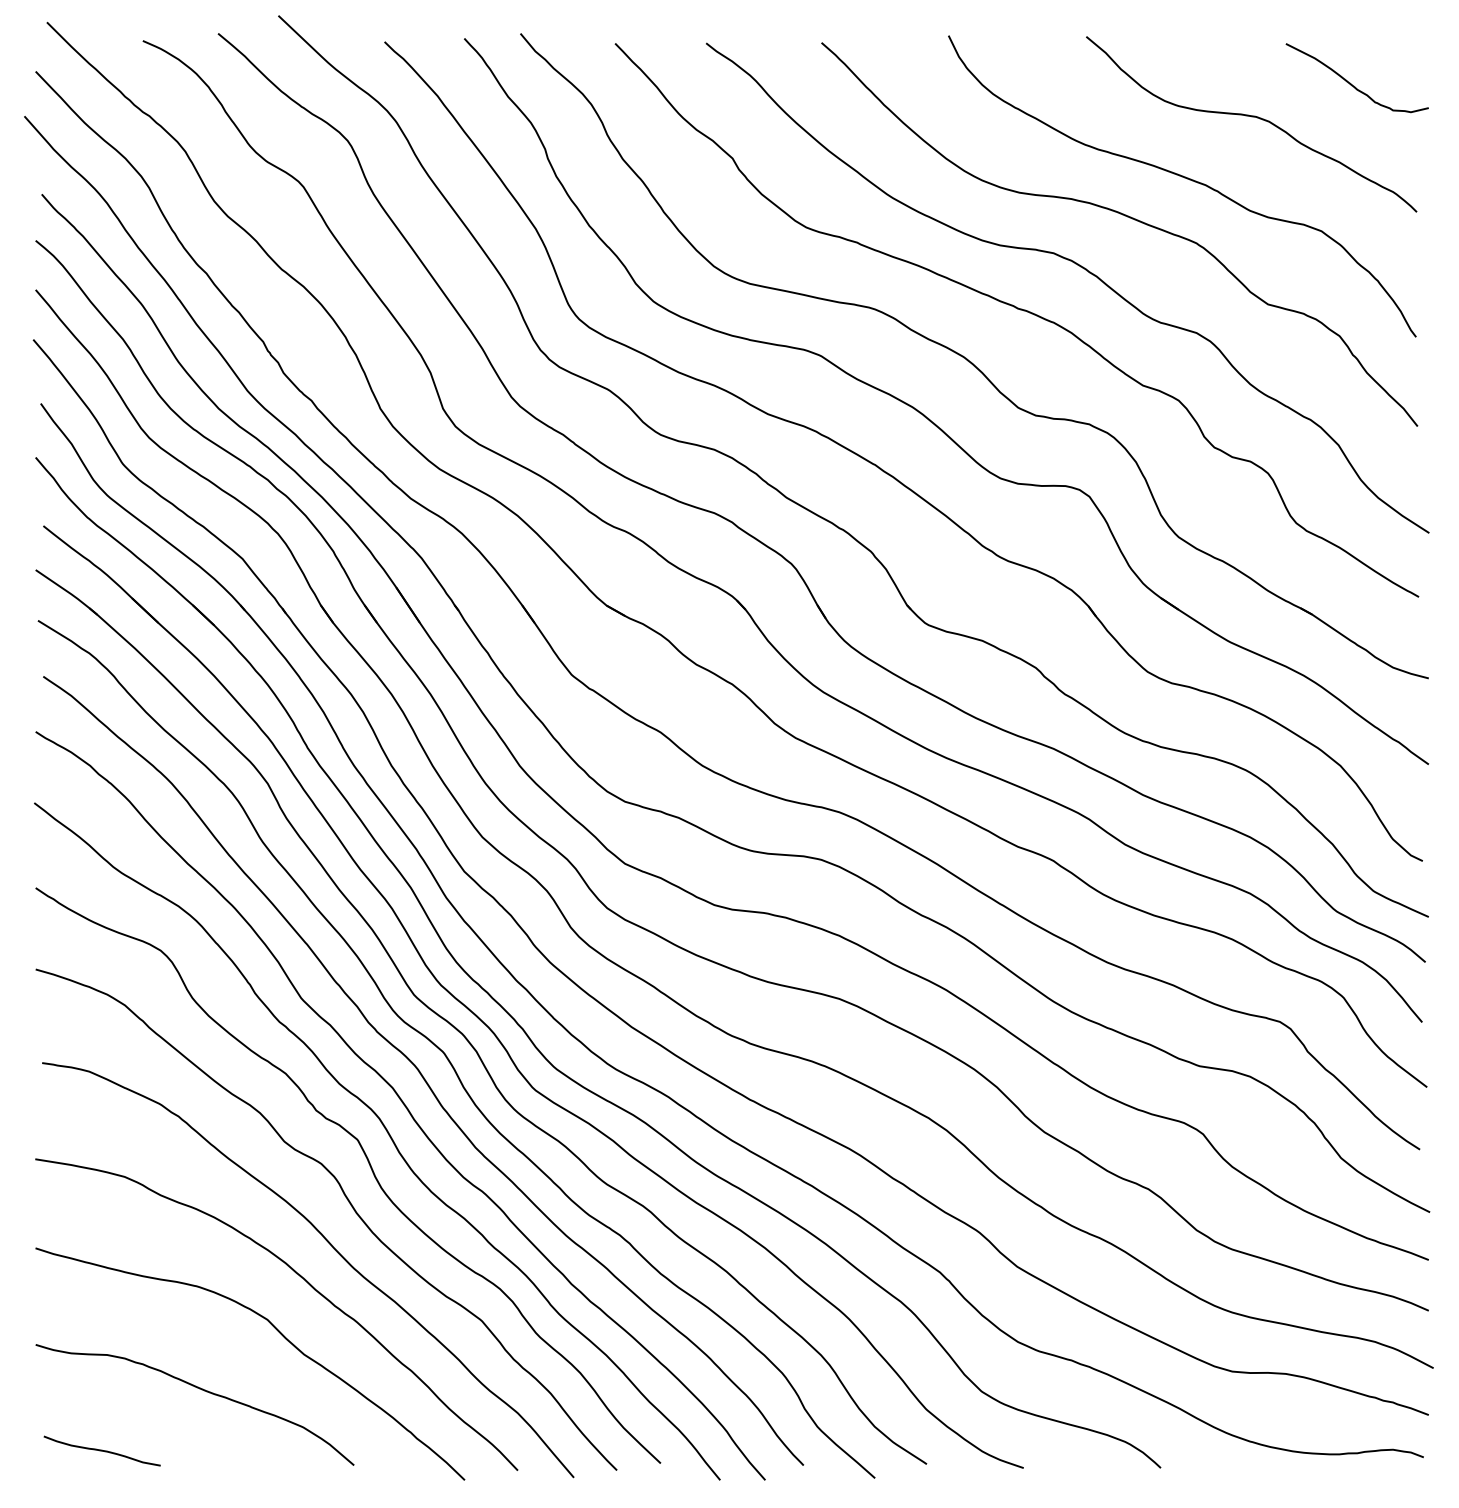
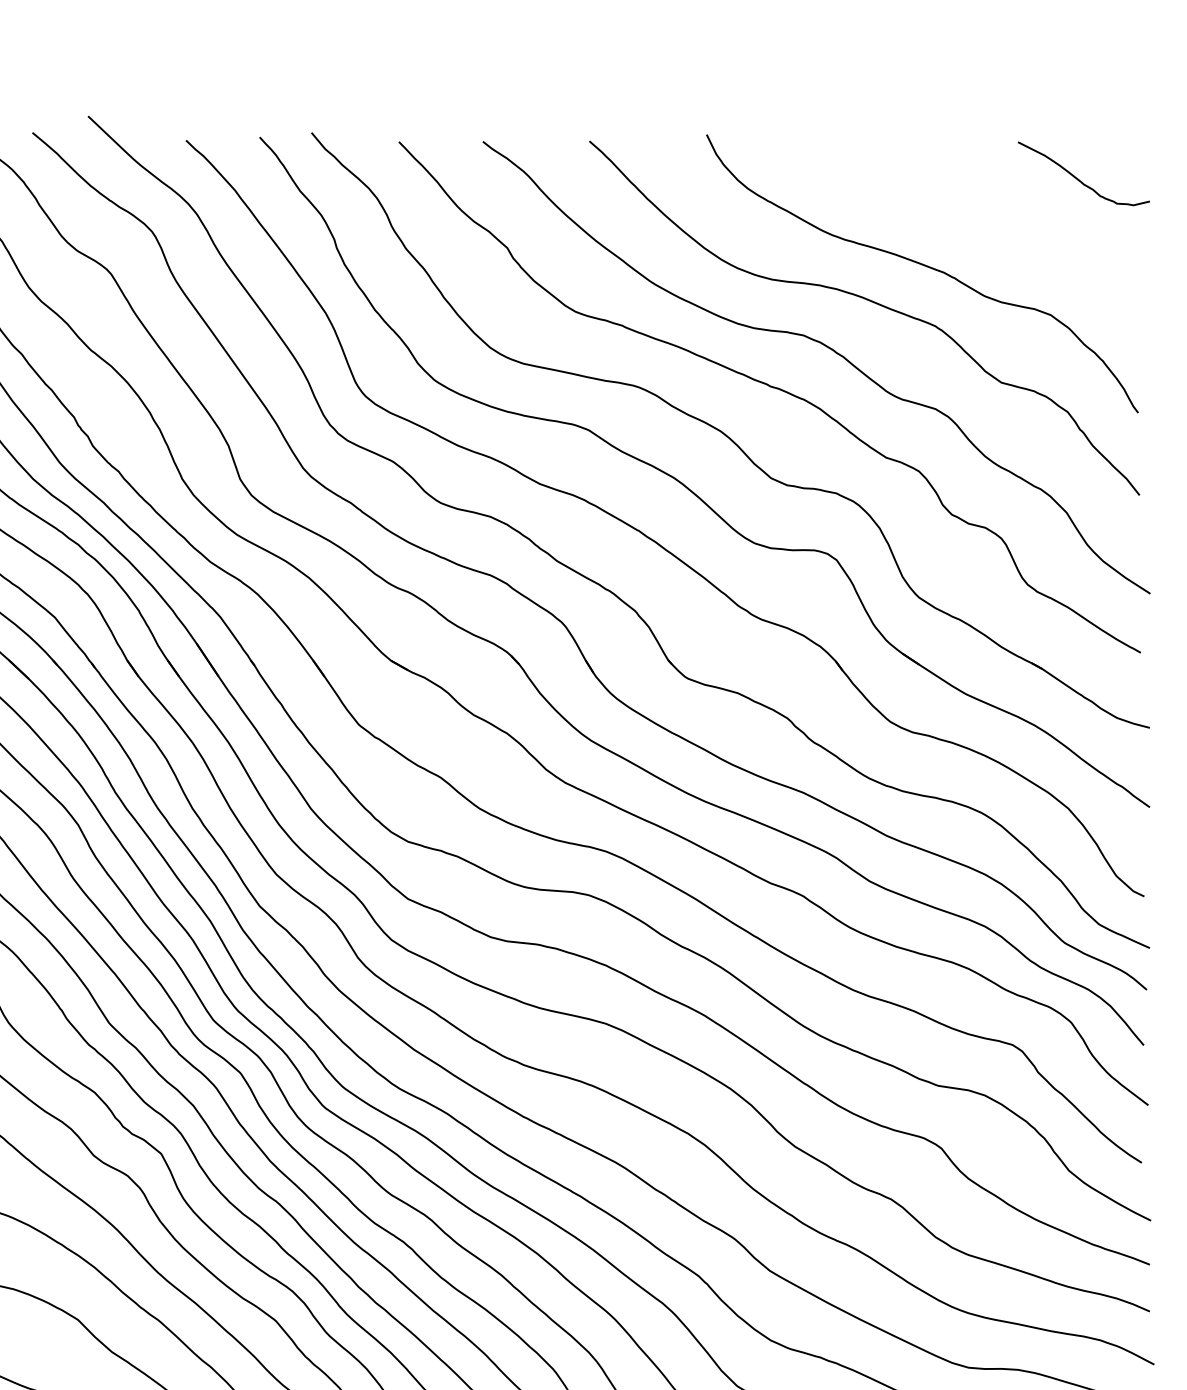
curve: (1251, 117) -> (986, 210), removed

